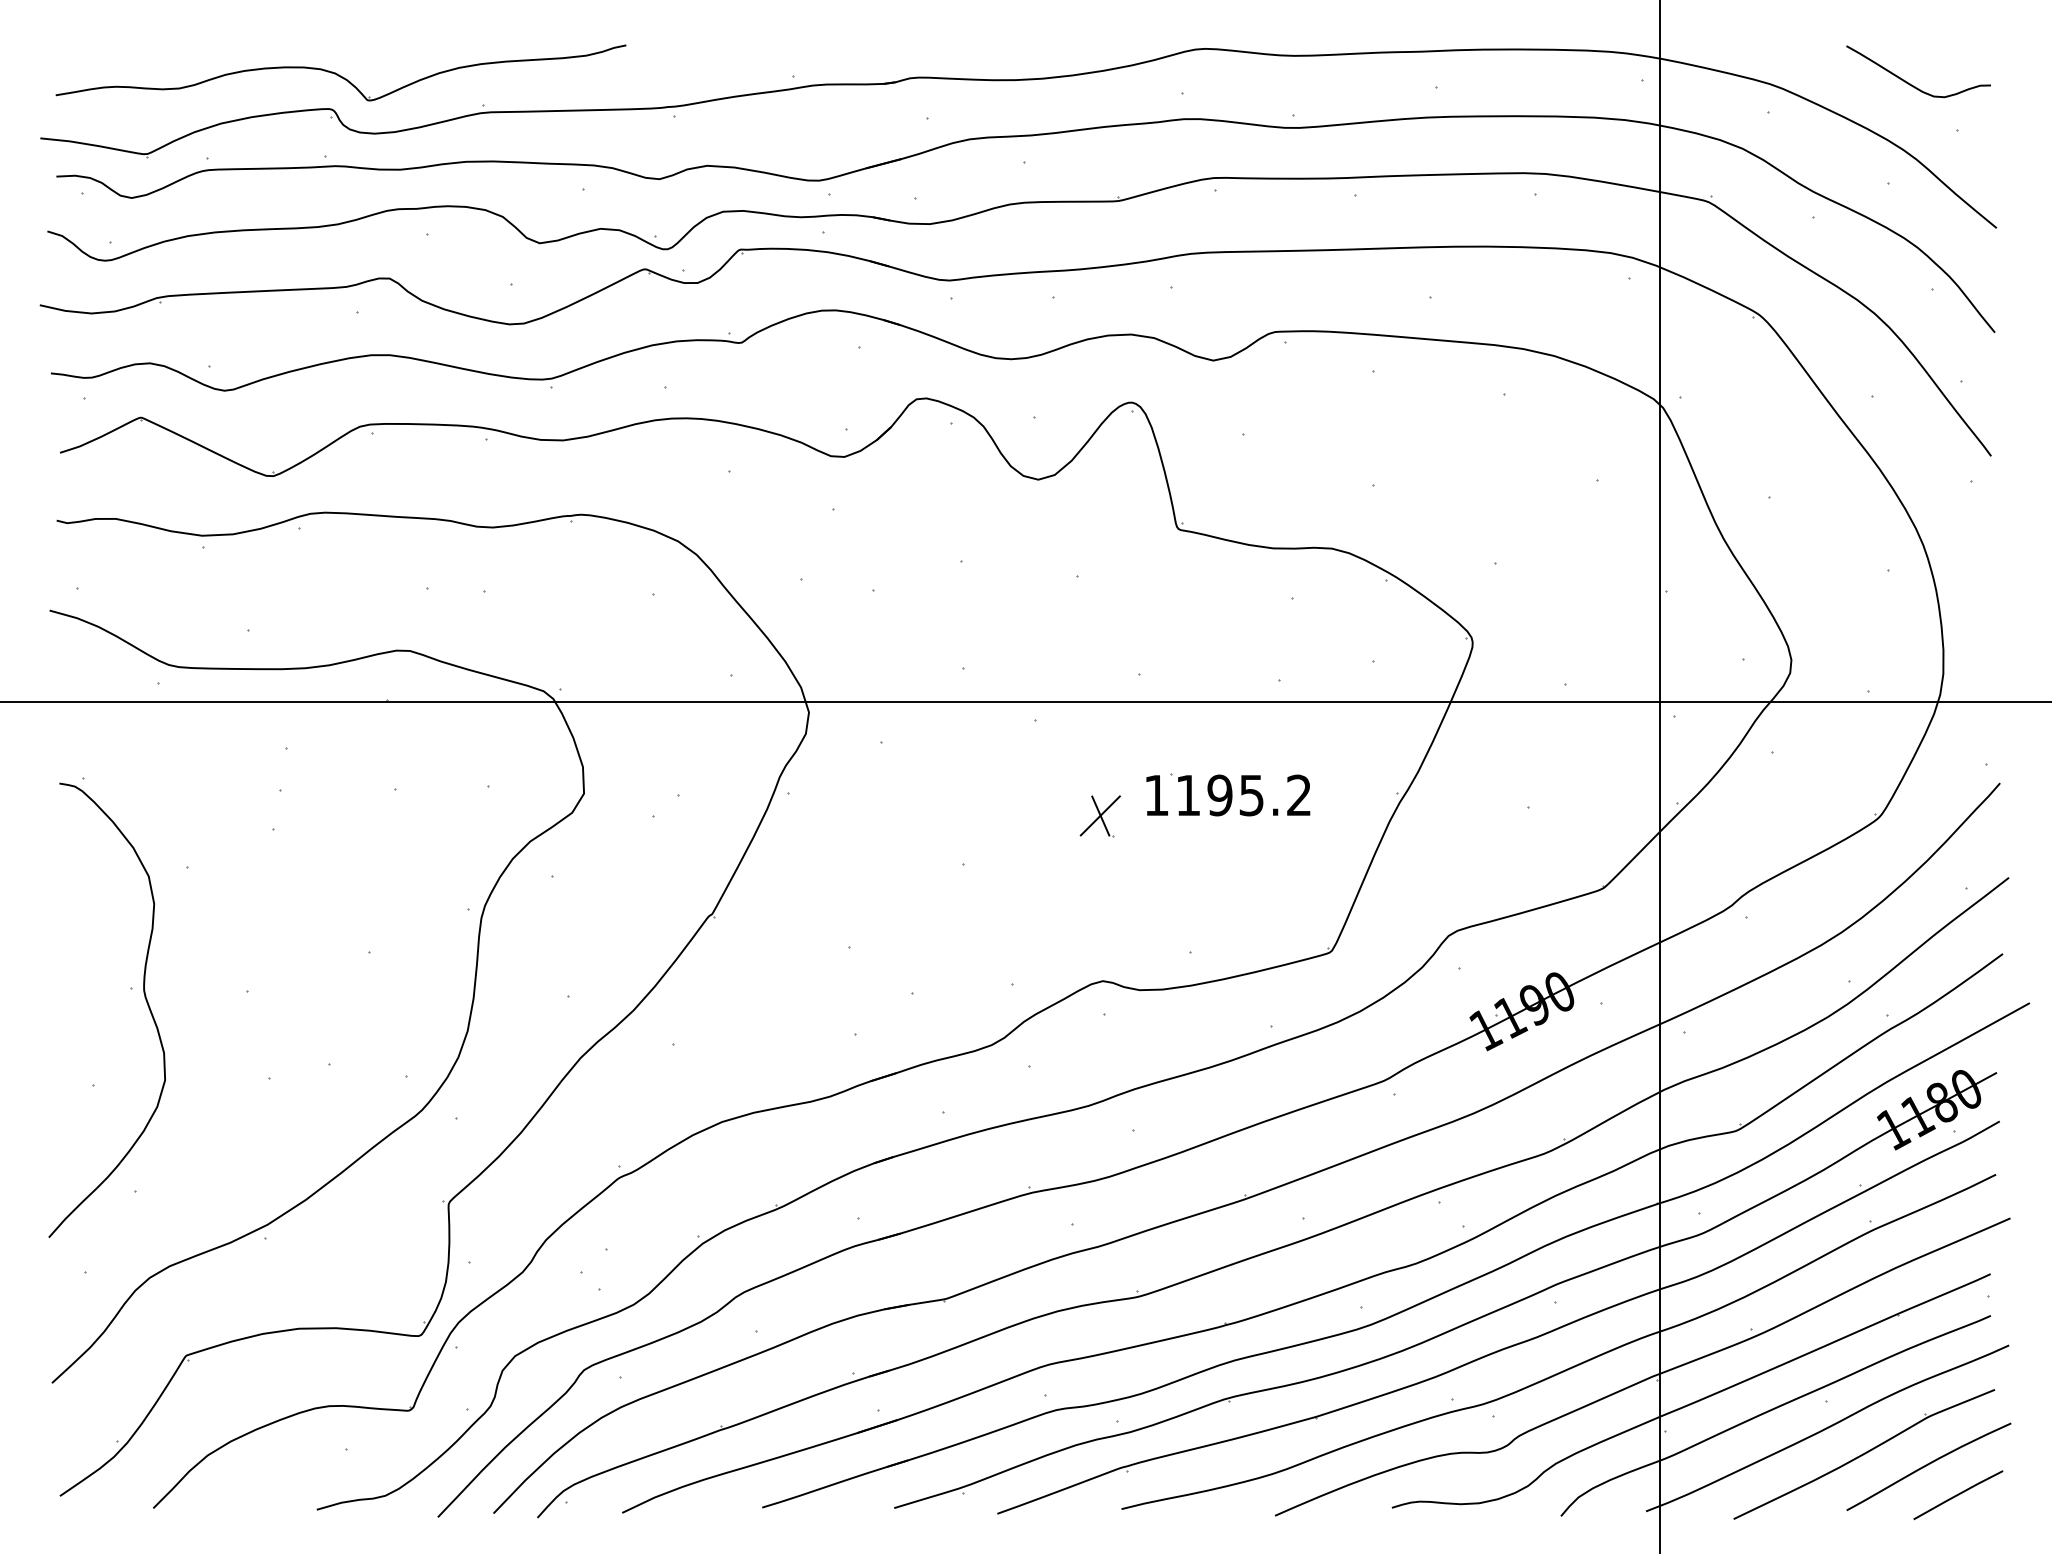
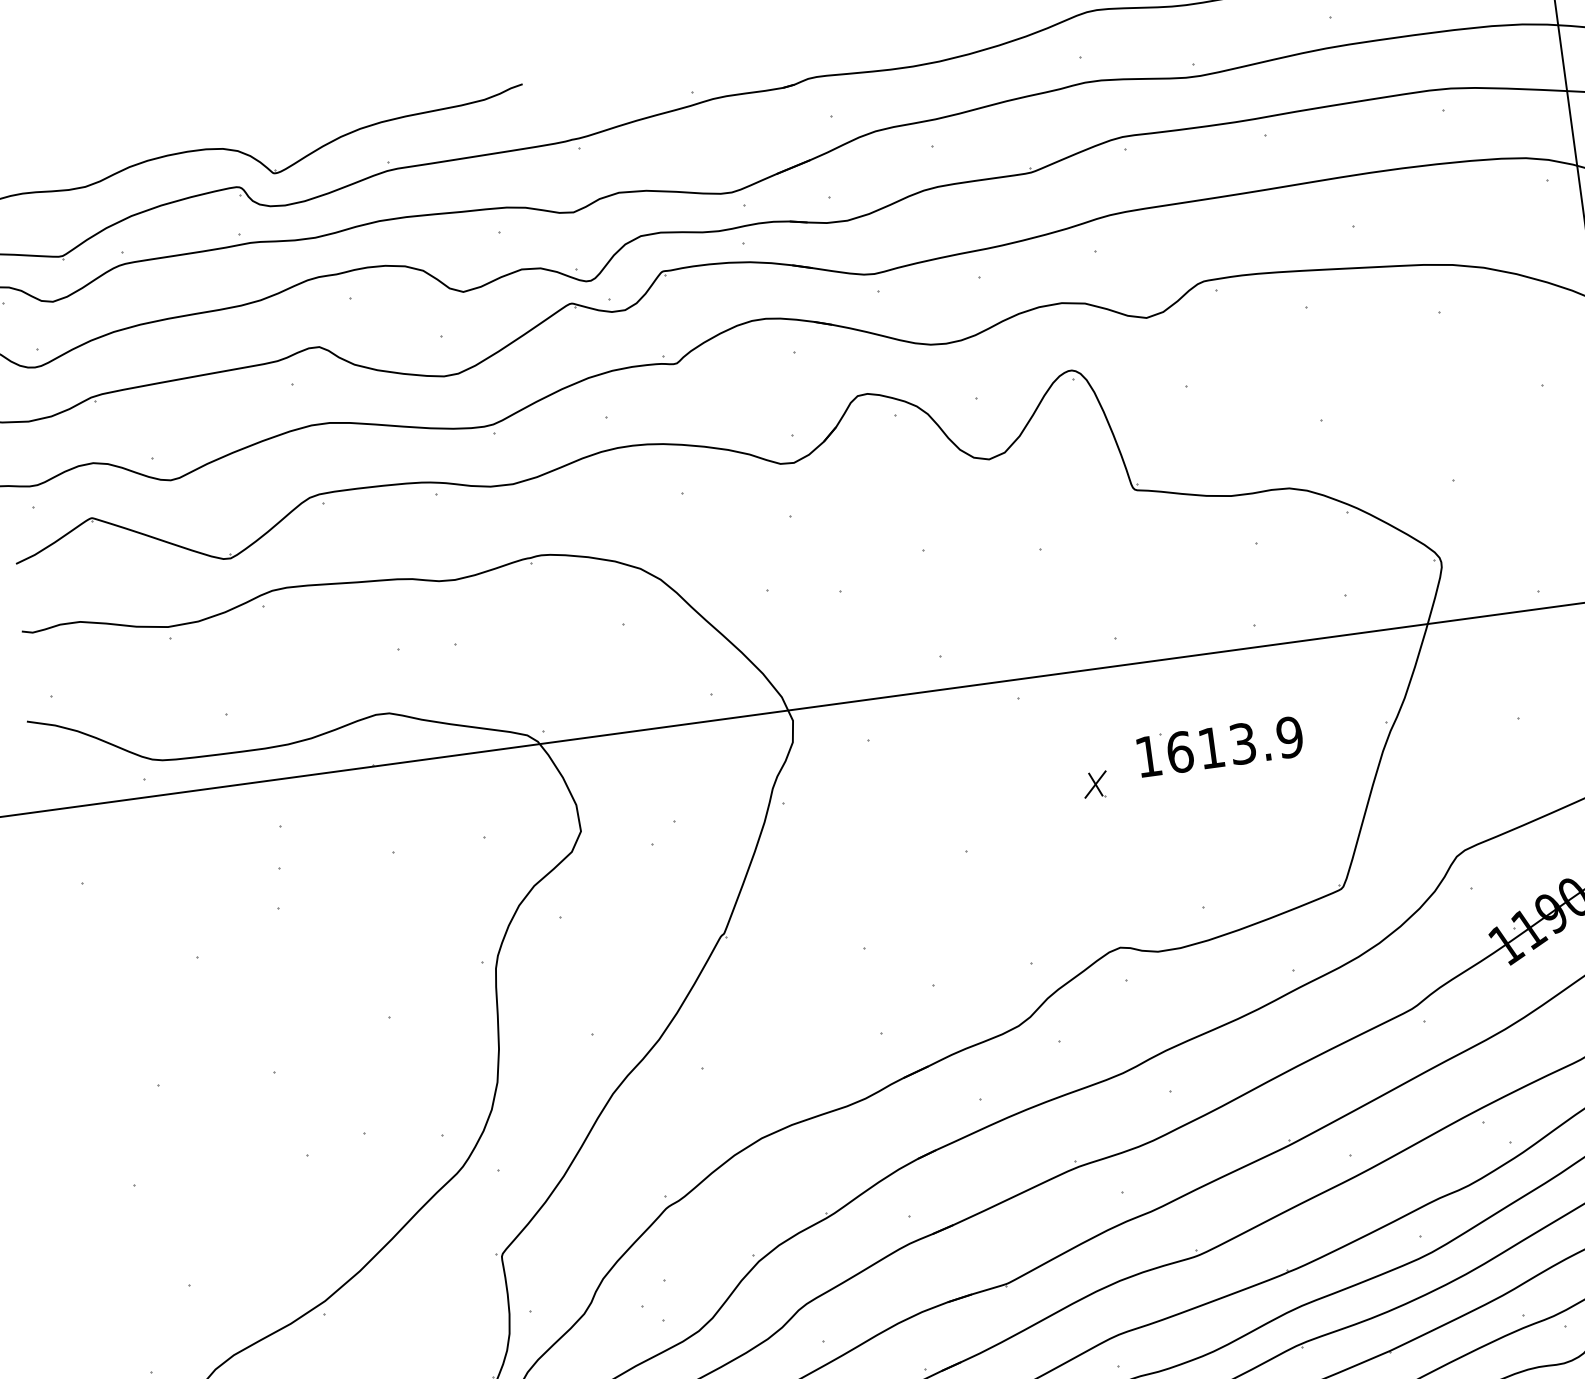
text: (1243, 795) -> (1234, 744), 1195.2 -> 1613.9
part: (1099, 816) -> (1094, 785), size x0.6
curve: (144, 997) -> (172, 1092), removed

